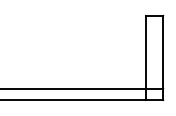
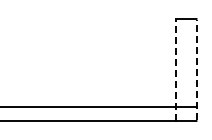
line: (163, 57) -> (196, 69), solid -> dashed
line: (145, 58) -> (175, 70), solid -> dashed

